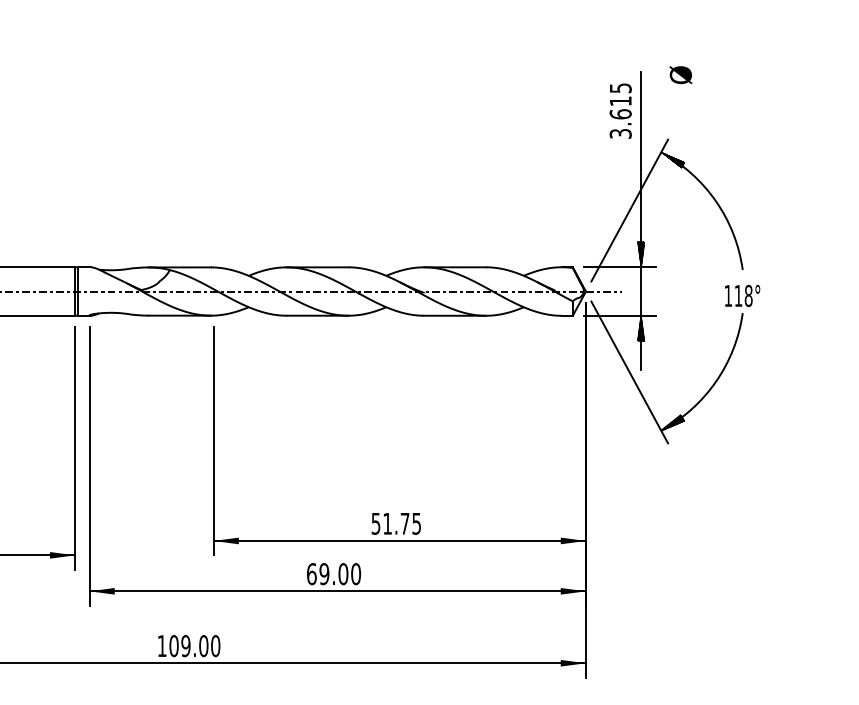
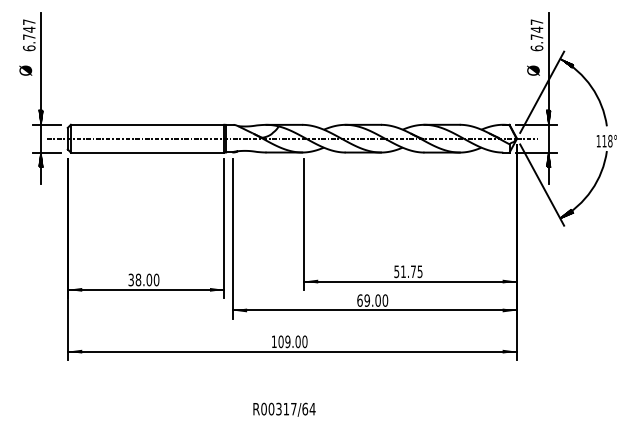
text: (680, 74) -> (533, 70), moved
text: (619, 111) -> (536, 35), 3.615 -> 6.747

